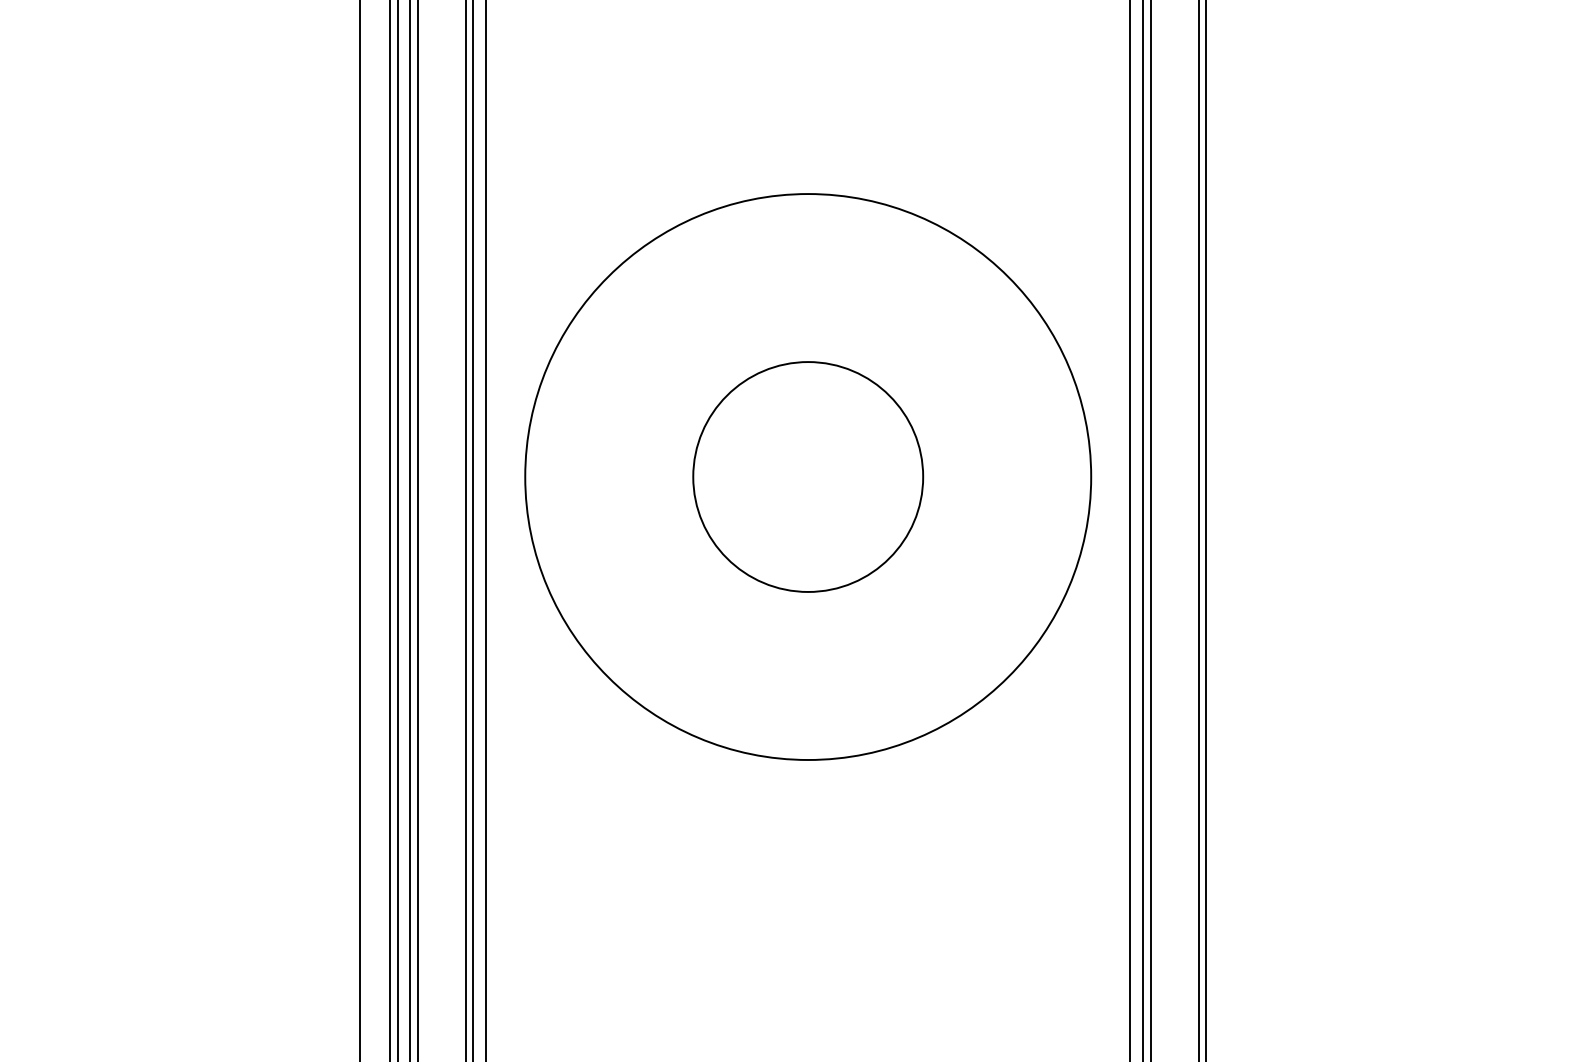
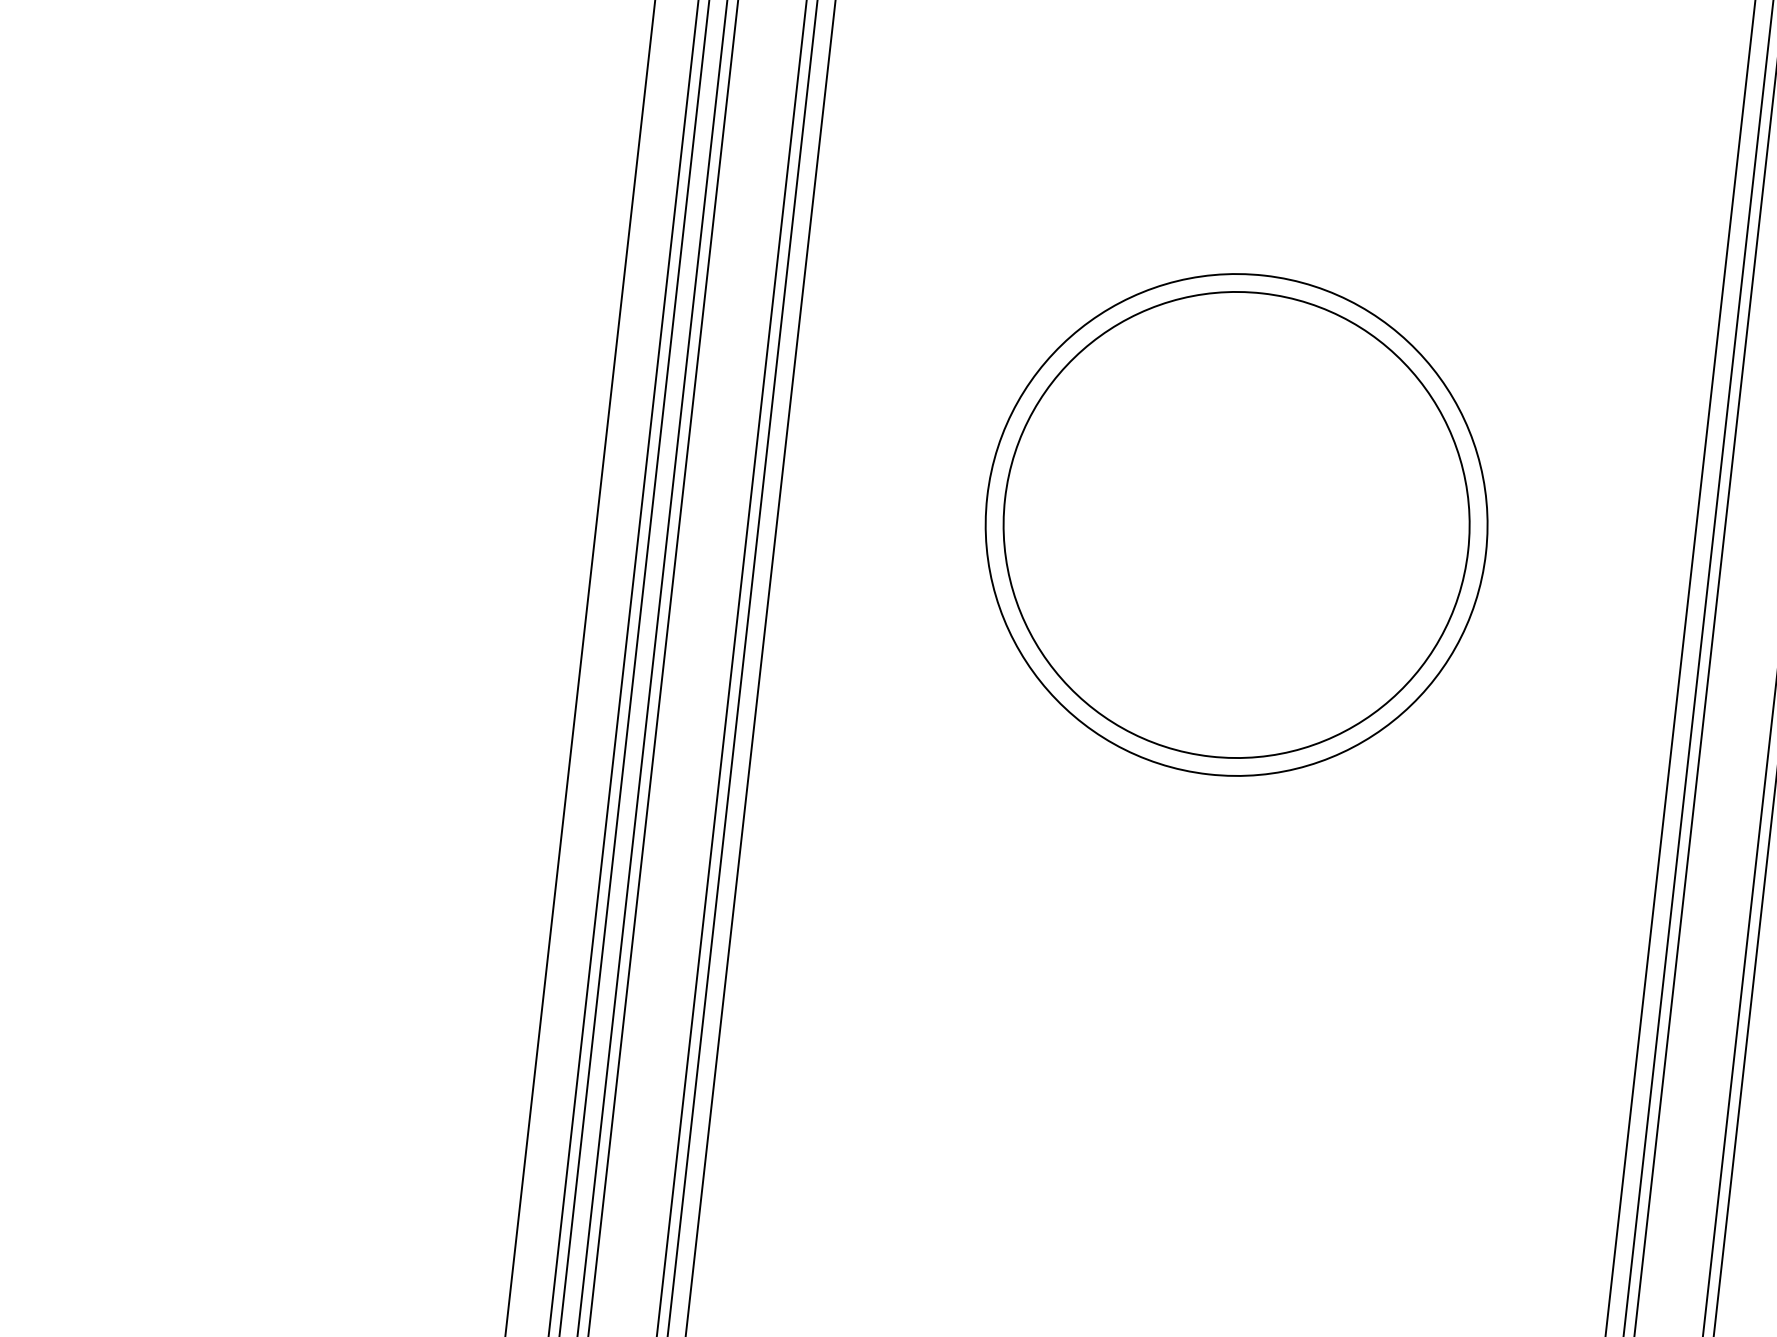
circle: (808, 476) -> (1237, 524), size x0.62
circle: (808, 476) -> (1237, 524), size x1.43

